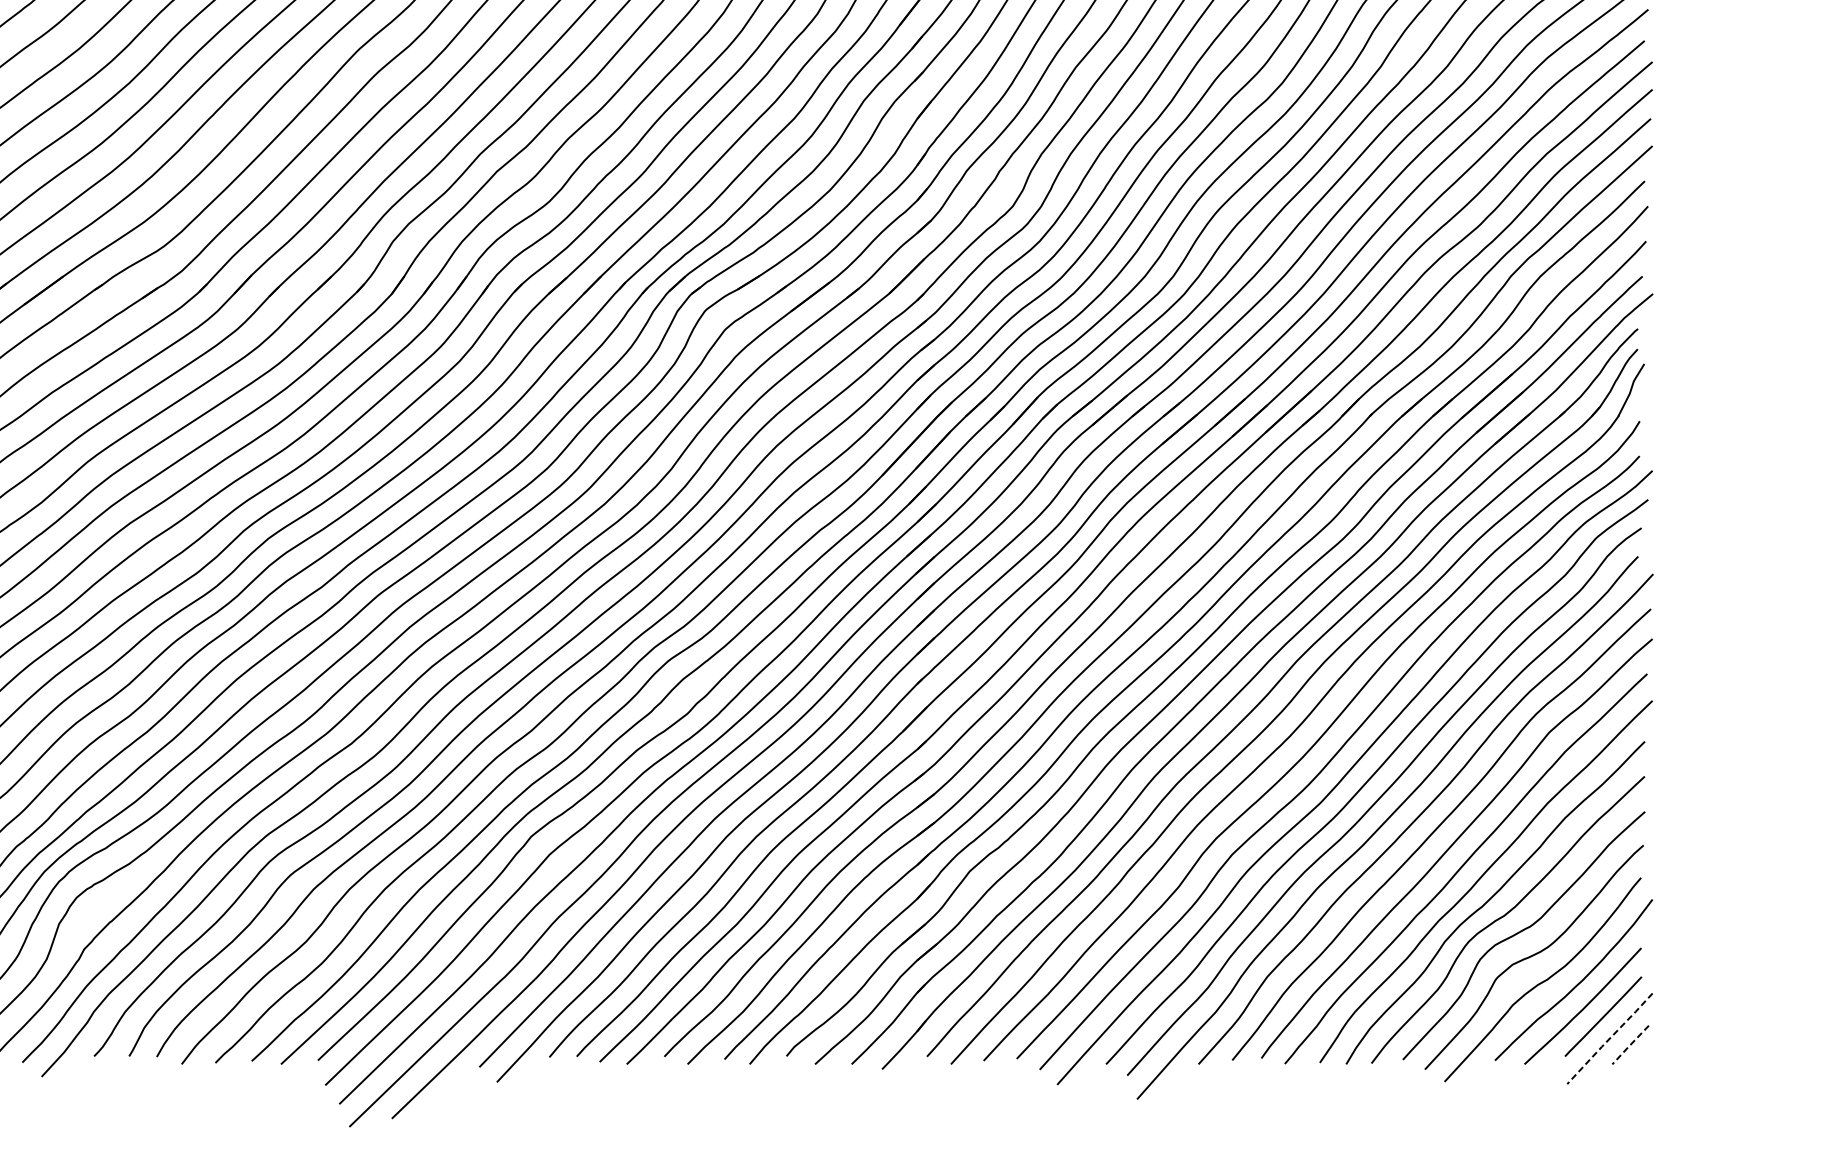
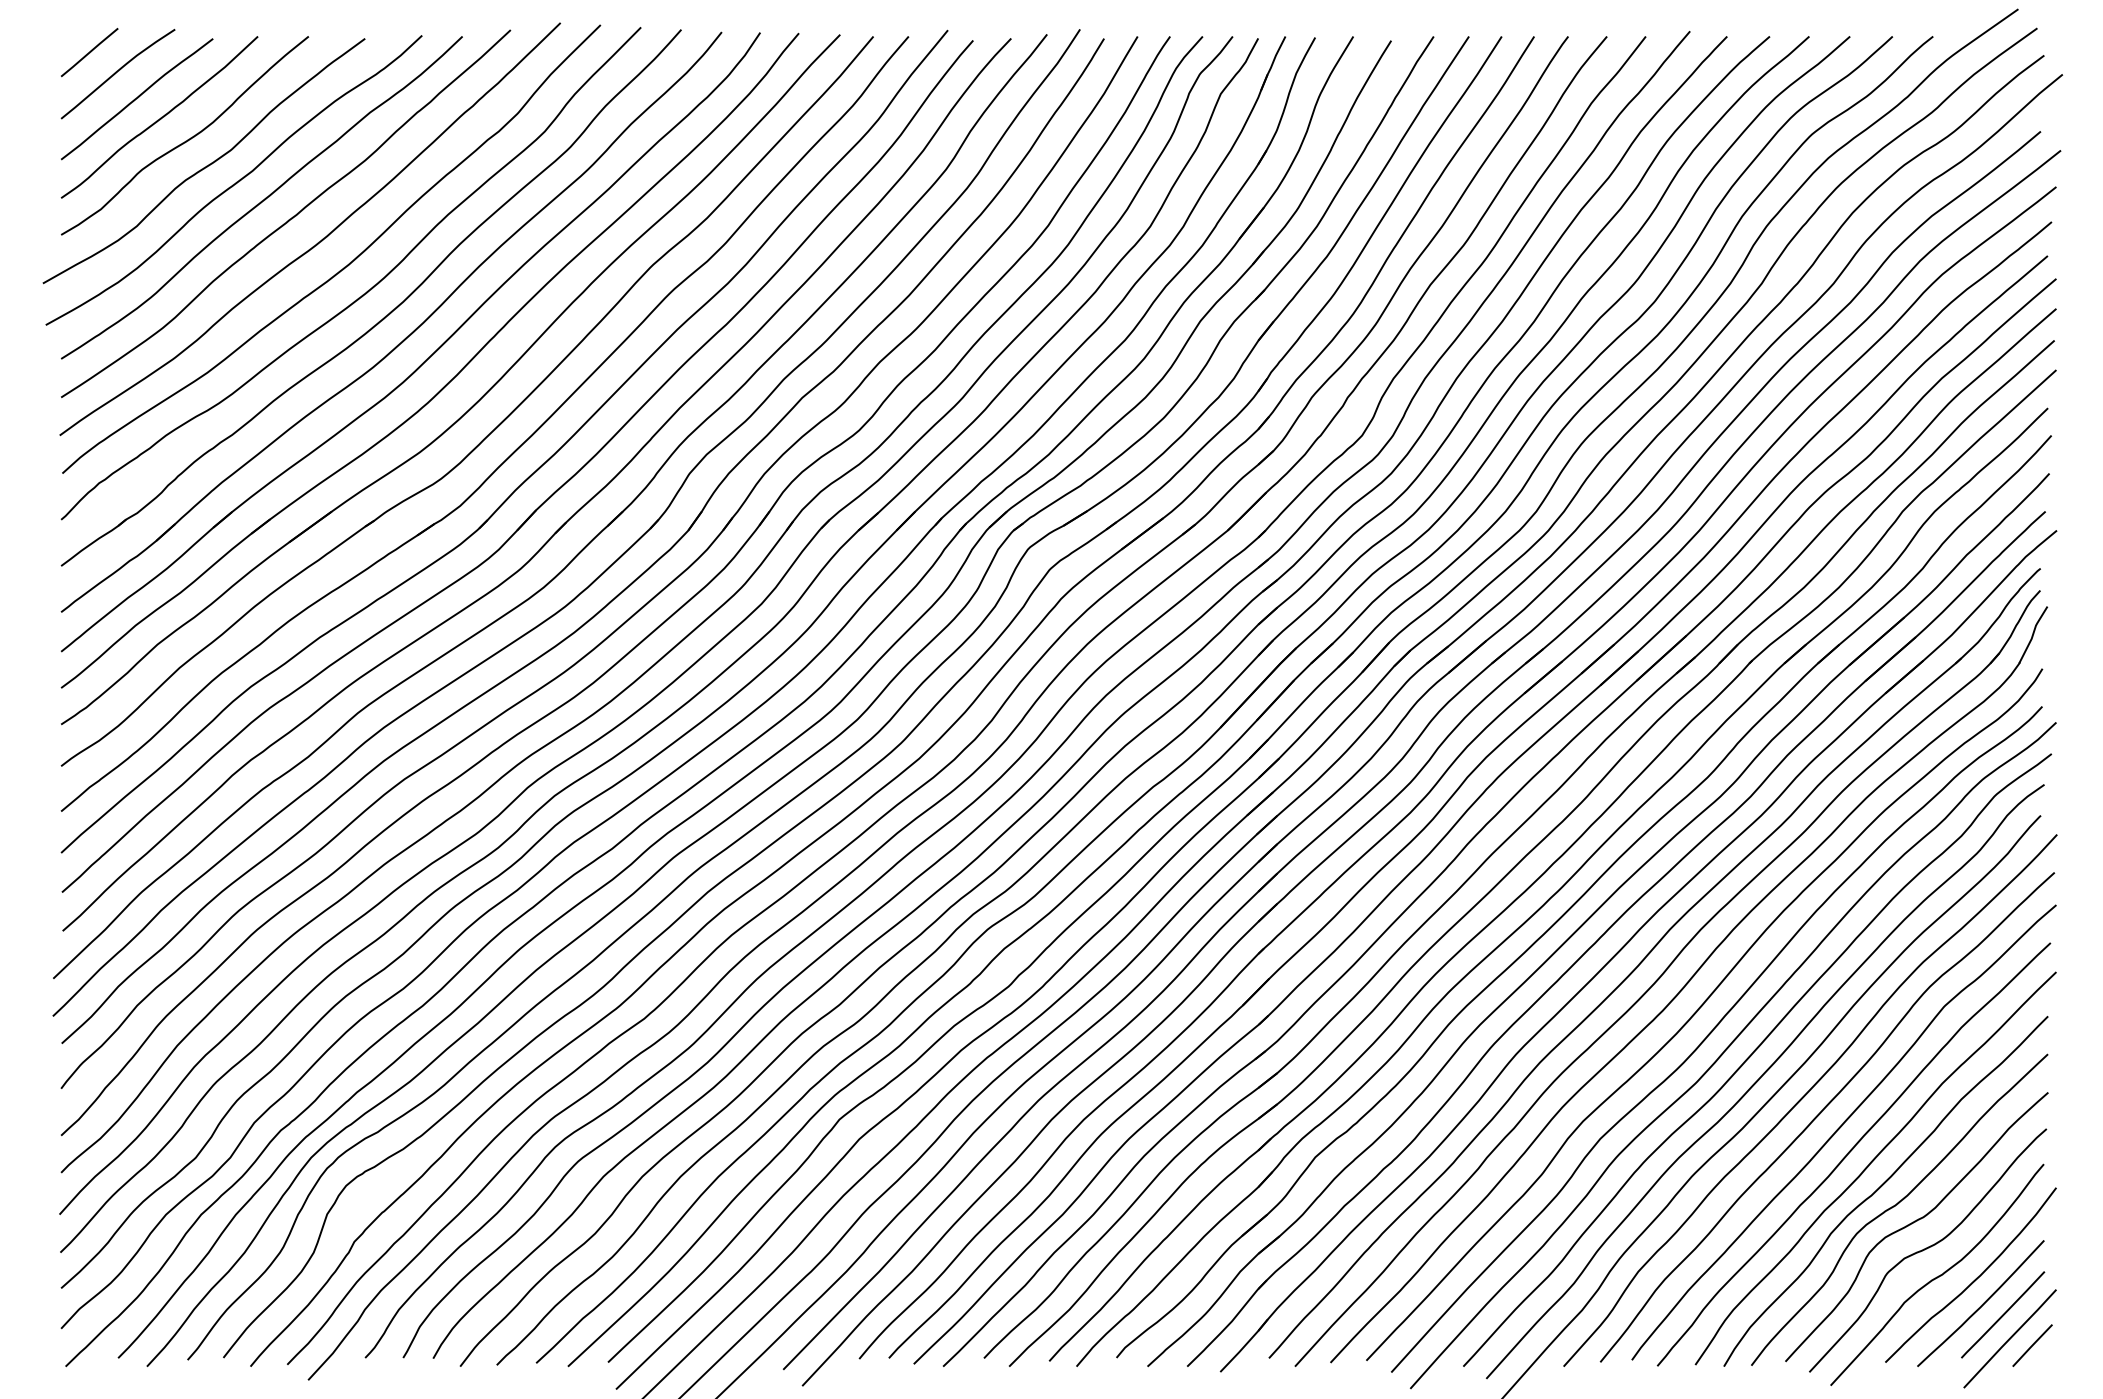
line: (1609, 1039) -> (2009, 1339), dashed -> solid
line: (1629, 1045) -> (2031, 1346), dashed -> solid

